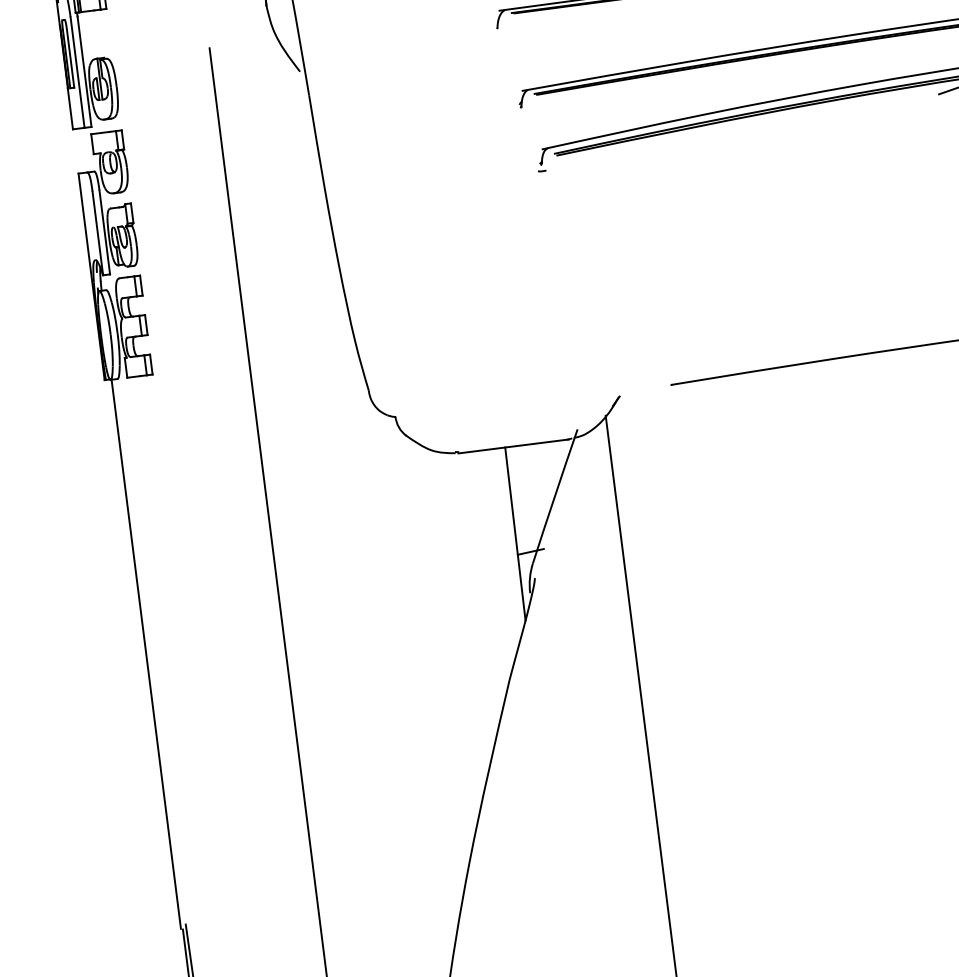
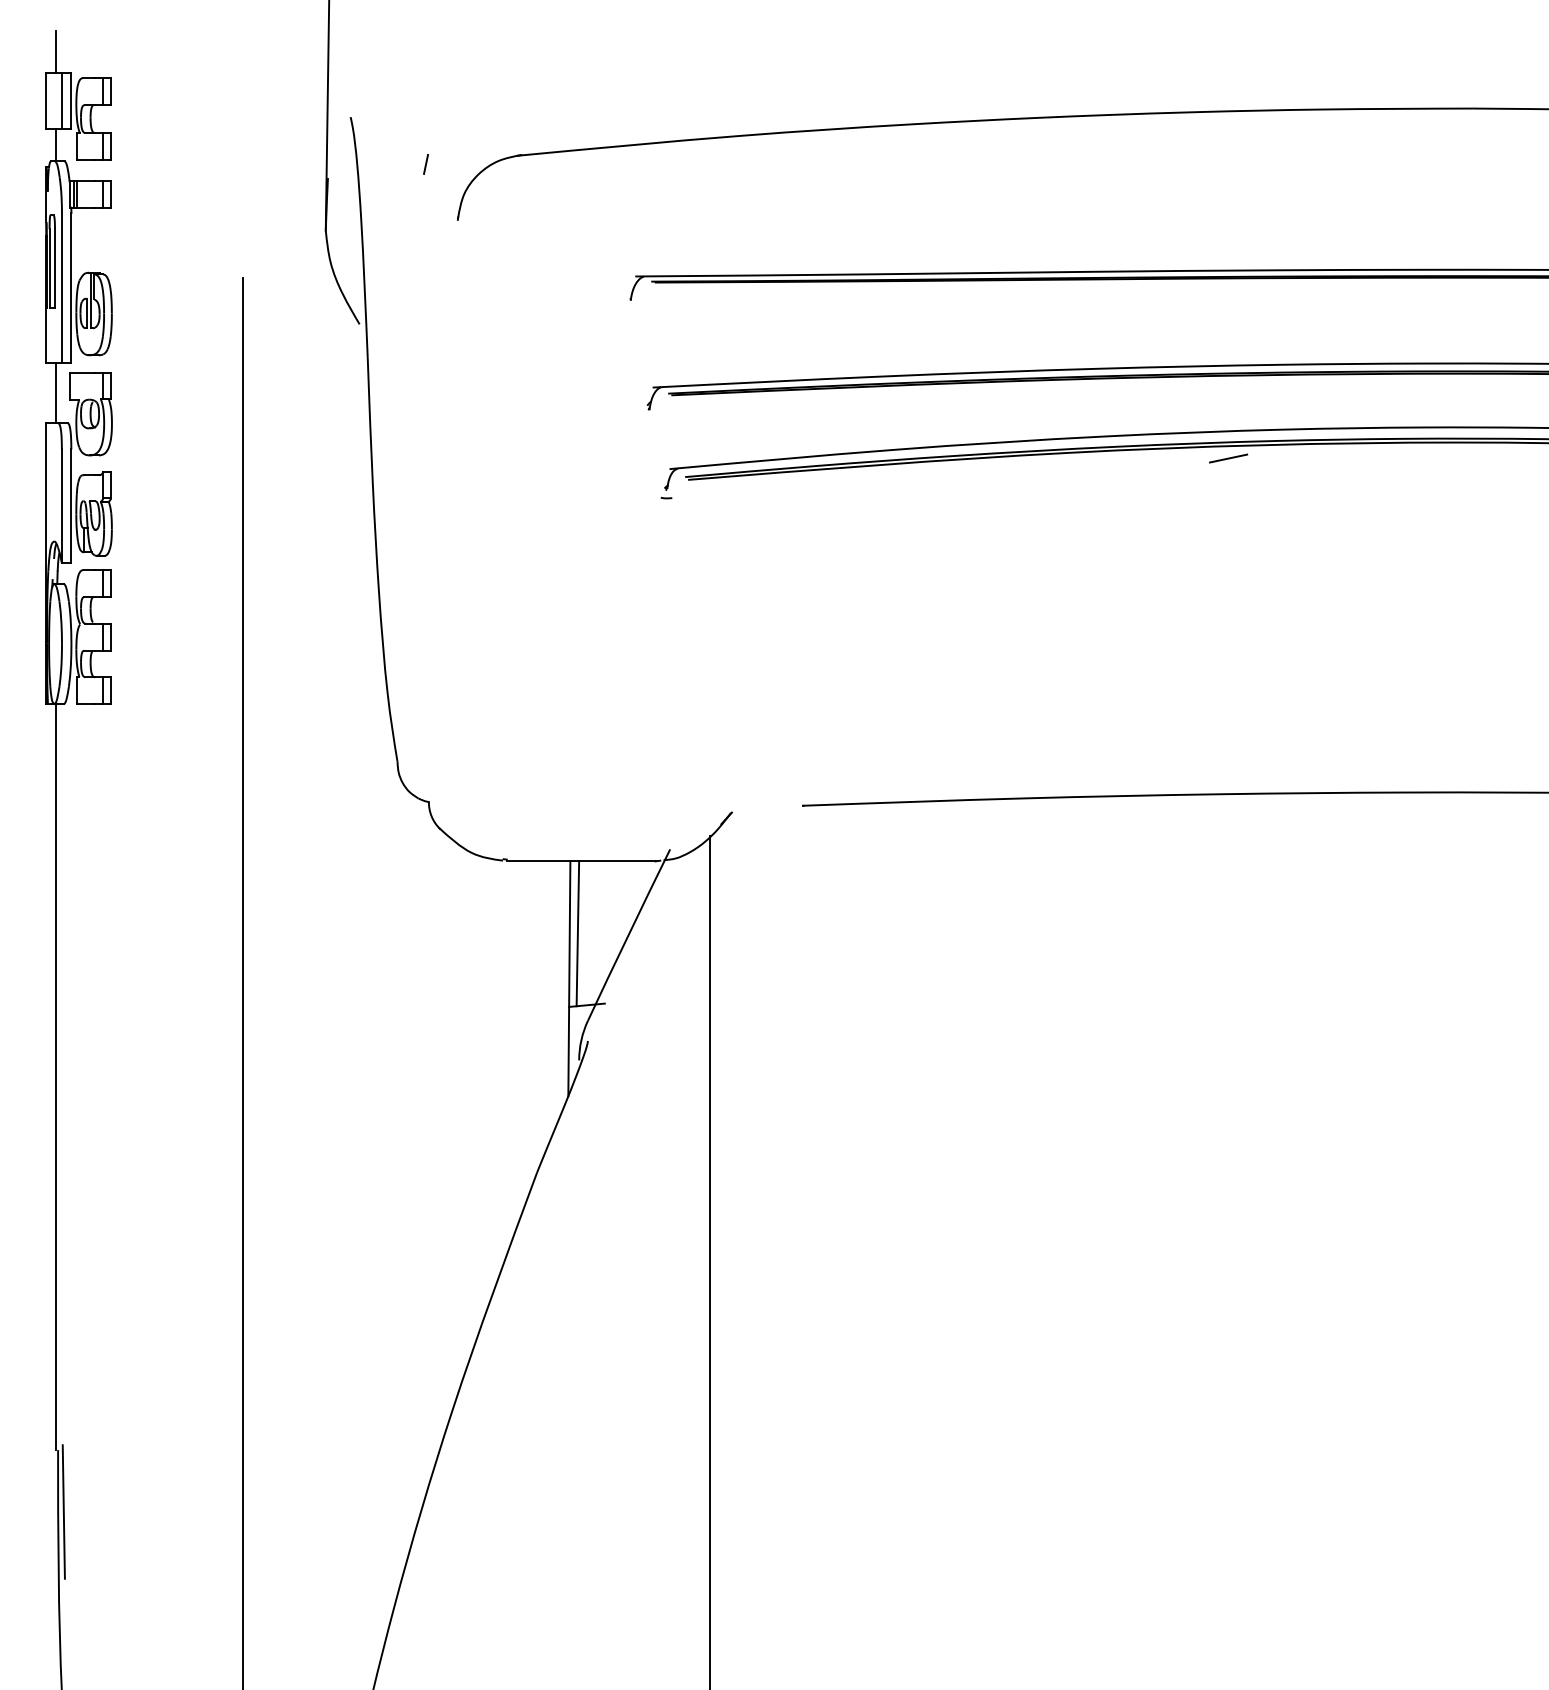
line: (82, 150) -> (55, 393), added
line: (517, 499) -> (577, 933), added

